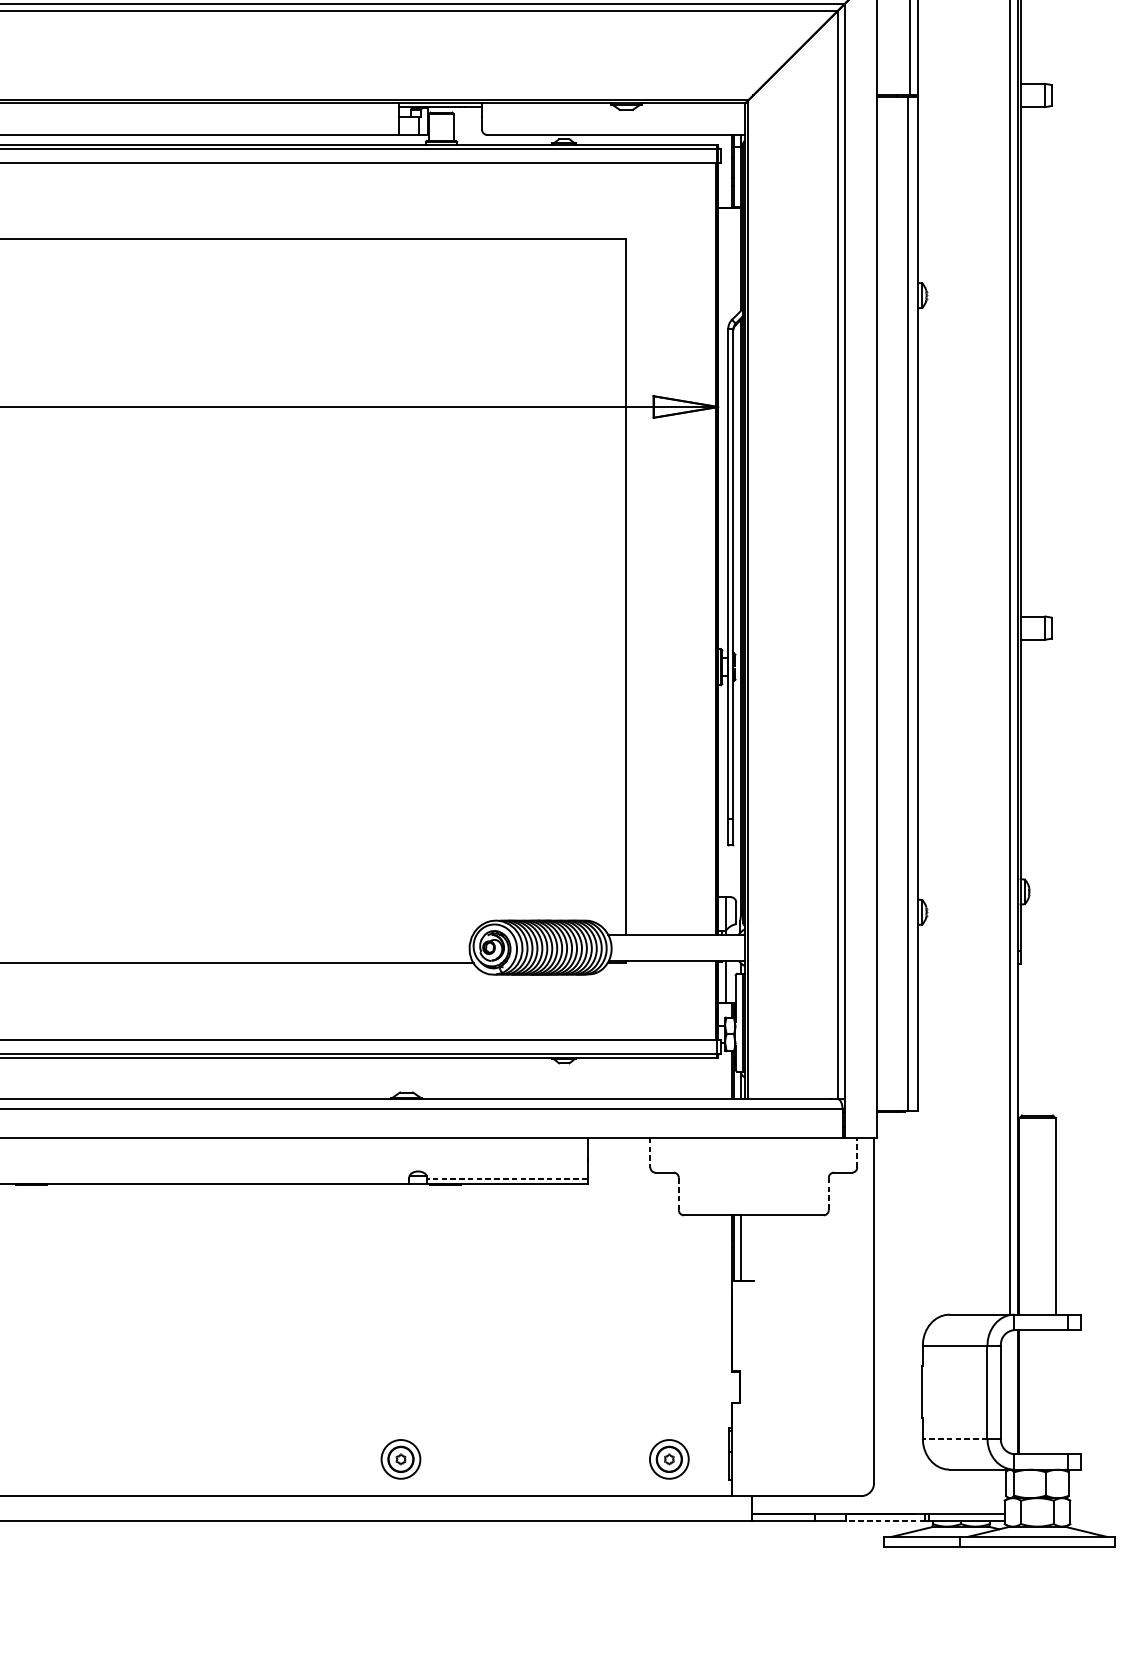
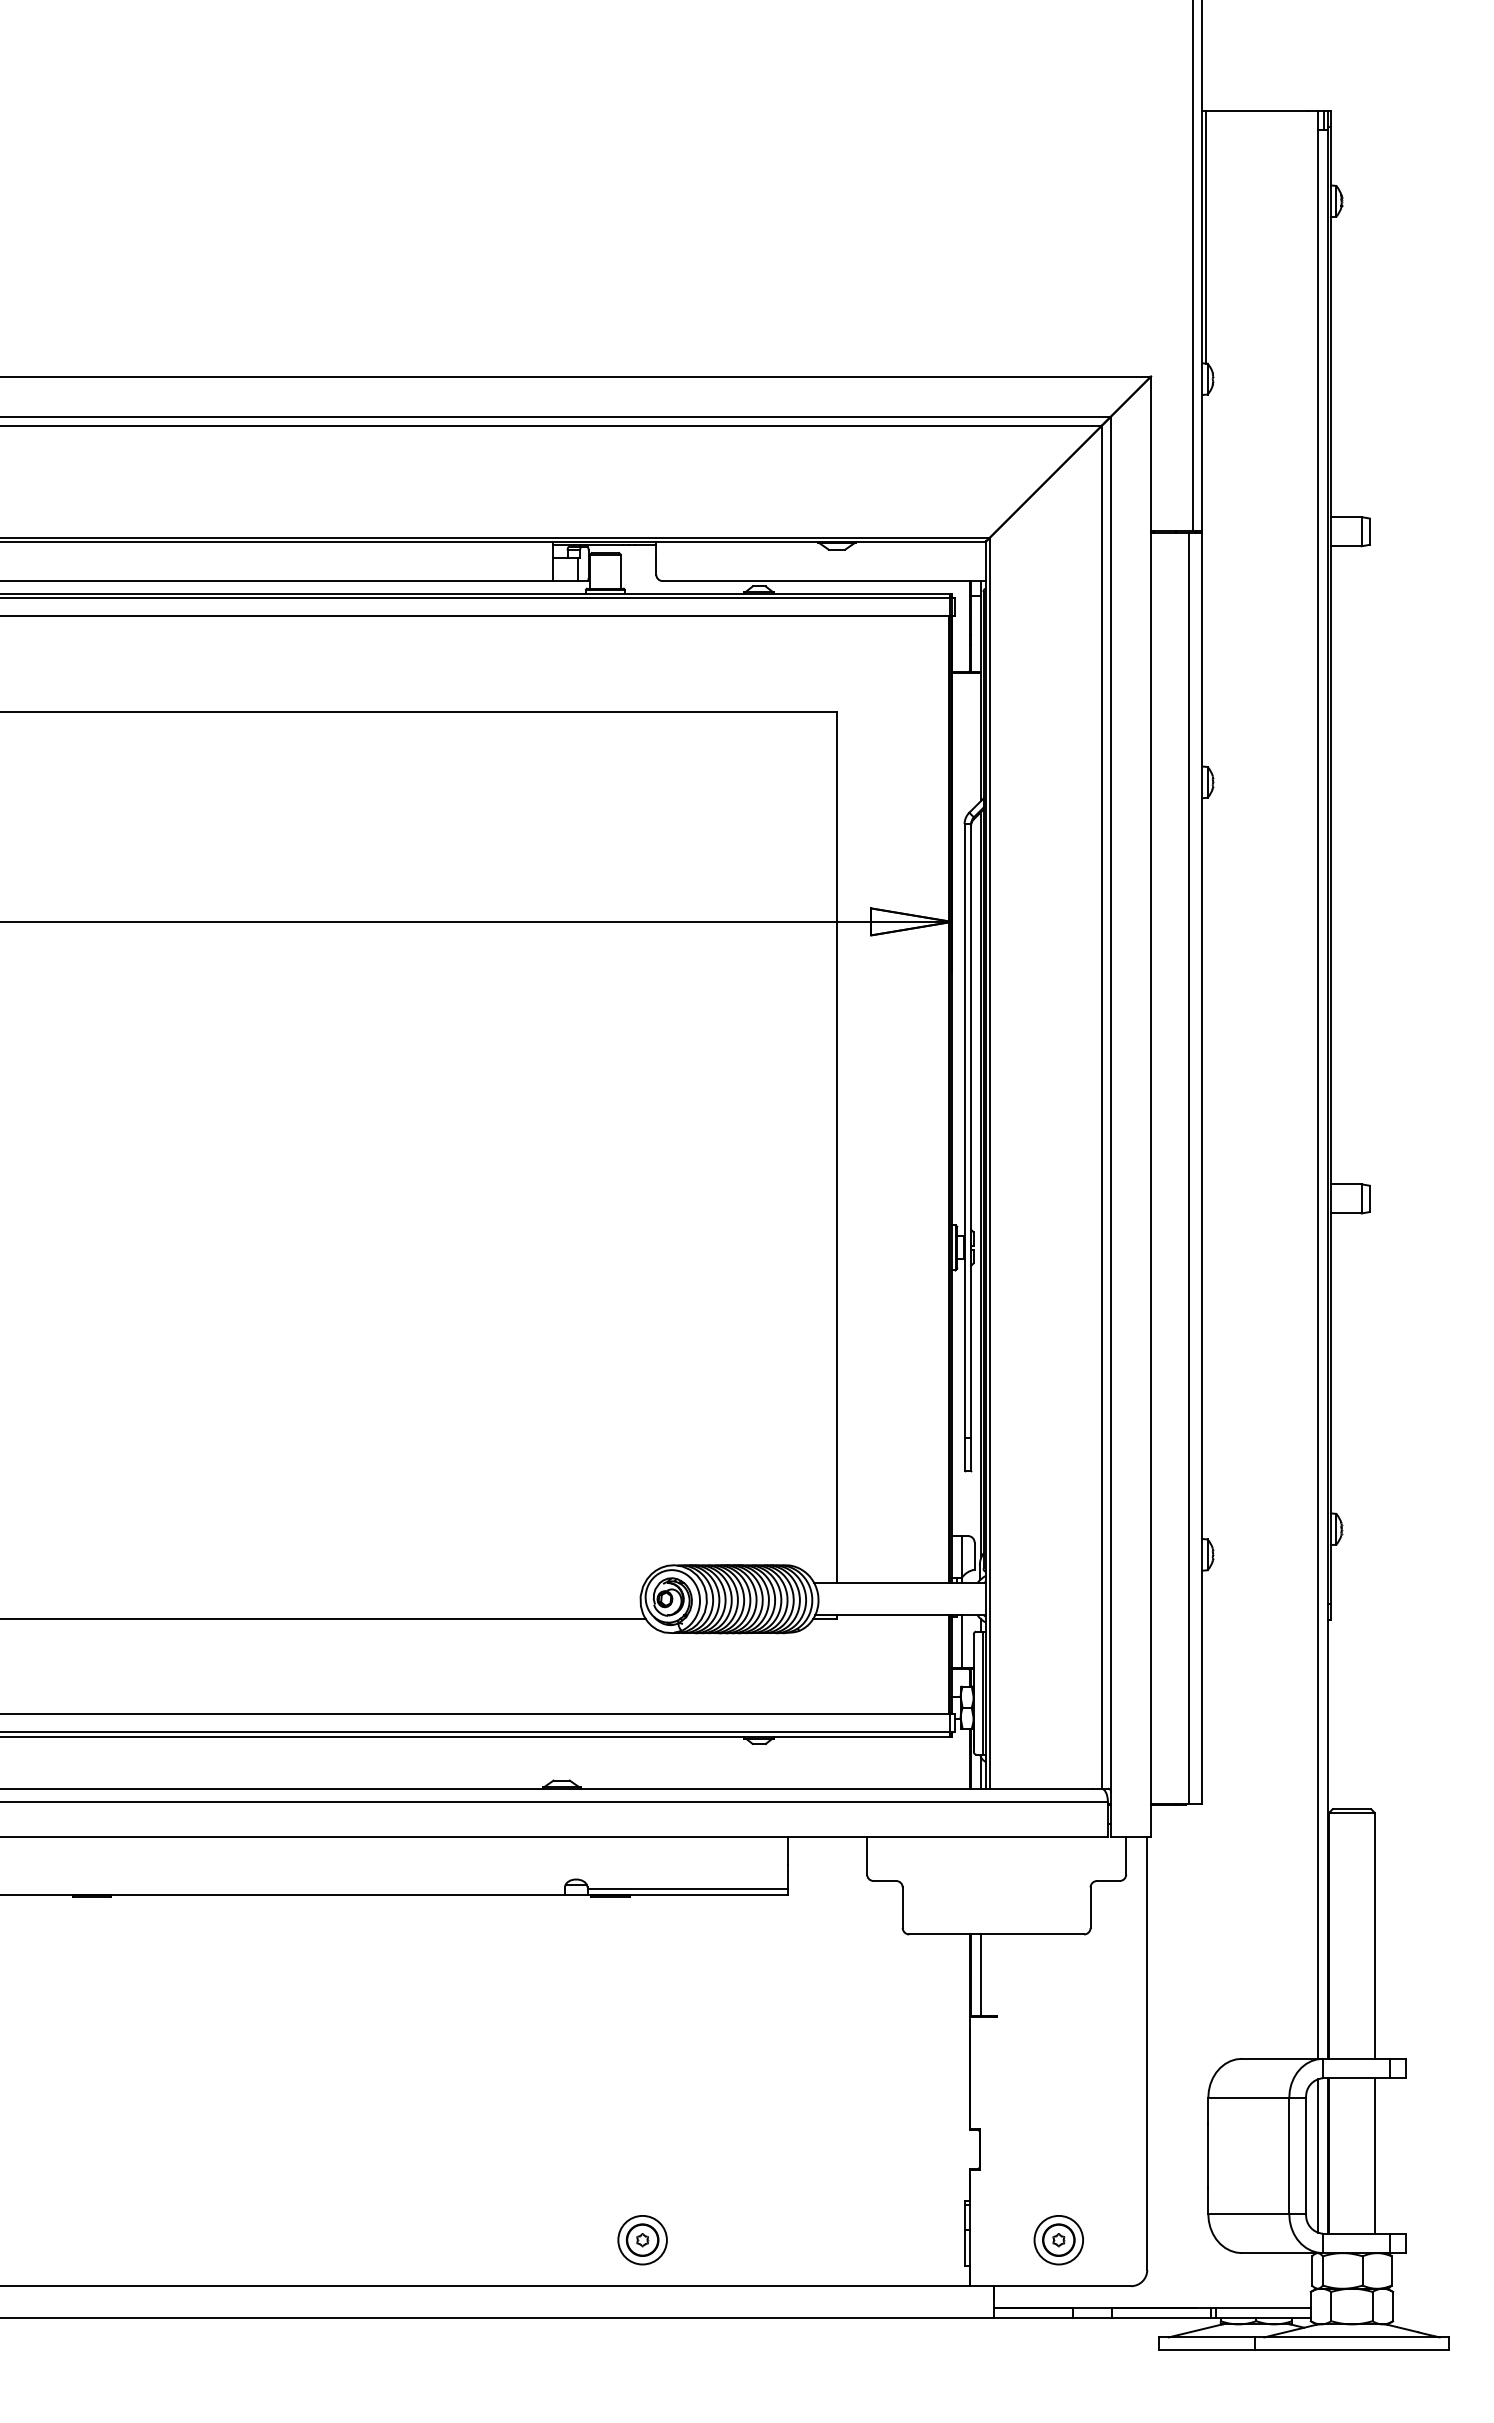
line: (650, 1152) -> (867, 1855), dashed -> solid
line: (857, 1152) -> (1126, 1855), dashed -> solid
line: (507, 1178) -> (687, 1888), dashed -> solid
line: (678, 1193) -> (902, 1907), dashed -> solid
line: (828, 1194) -> (1090, 1908), dashed -> solid
line: (1009, 1391) -> (1317, 2155), added
line: (1055, 1391) -> (1374, 2155), added
line: (954, 1438) -> (1248, 2214), dashed -> solid
part: (400, 1459) -> (642, 2240), moved
part: (669, 1459) -> (1058, 2240), moved
line: (885, 1521) -> (1161, 2317), dashed -> solid

